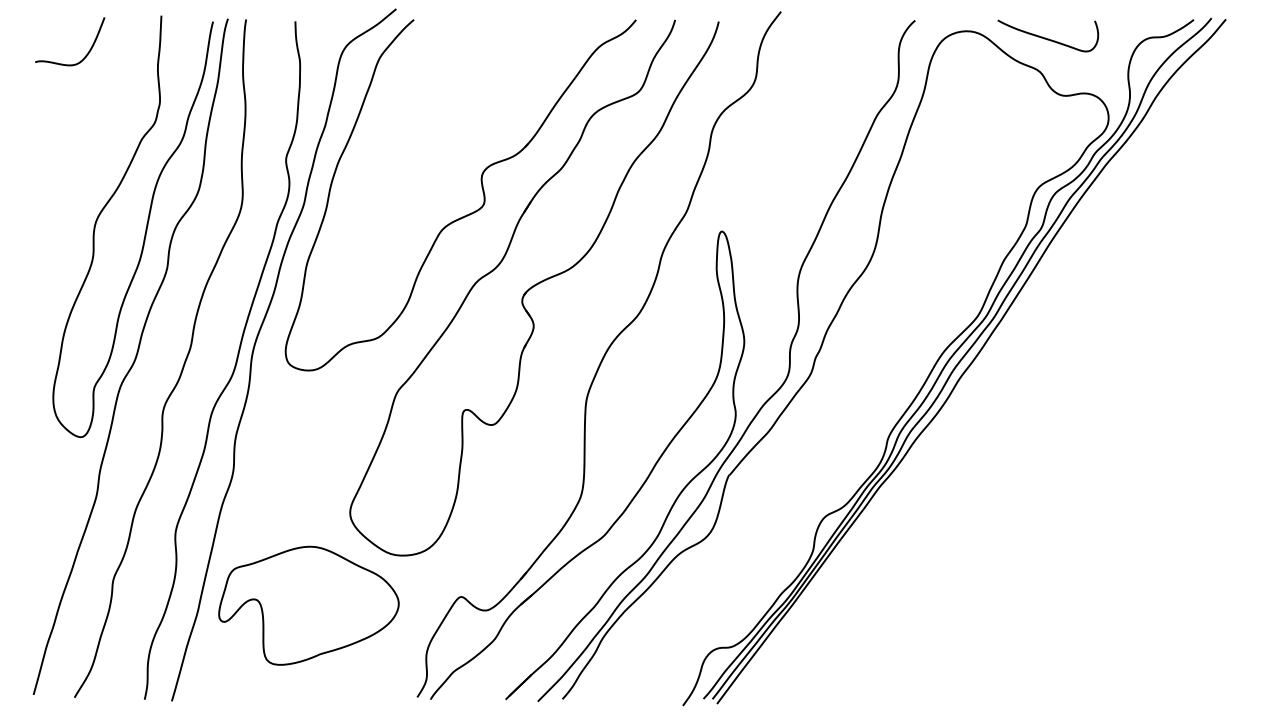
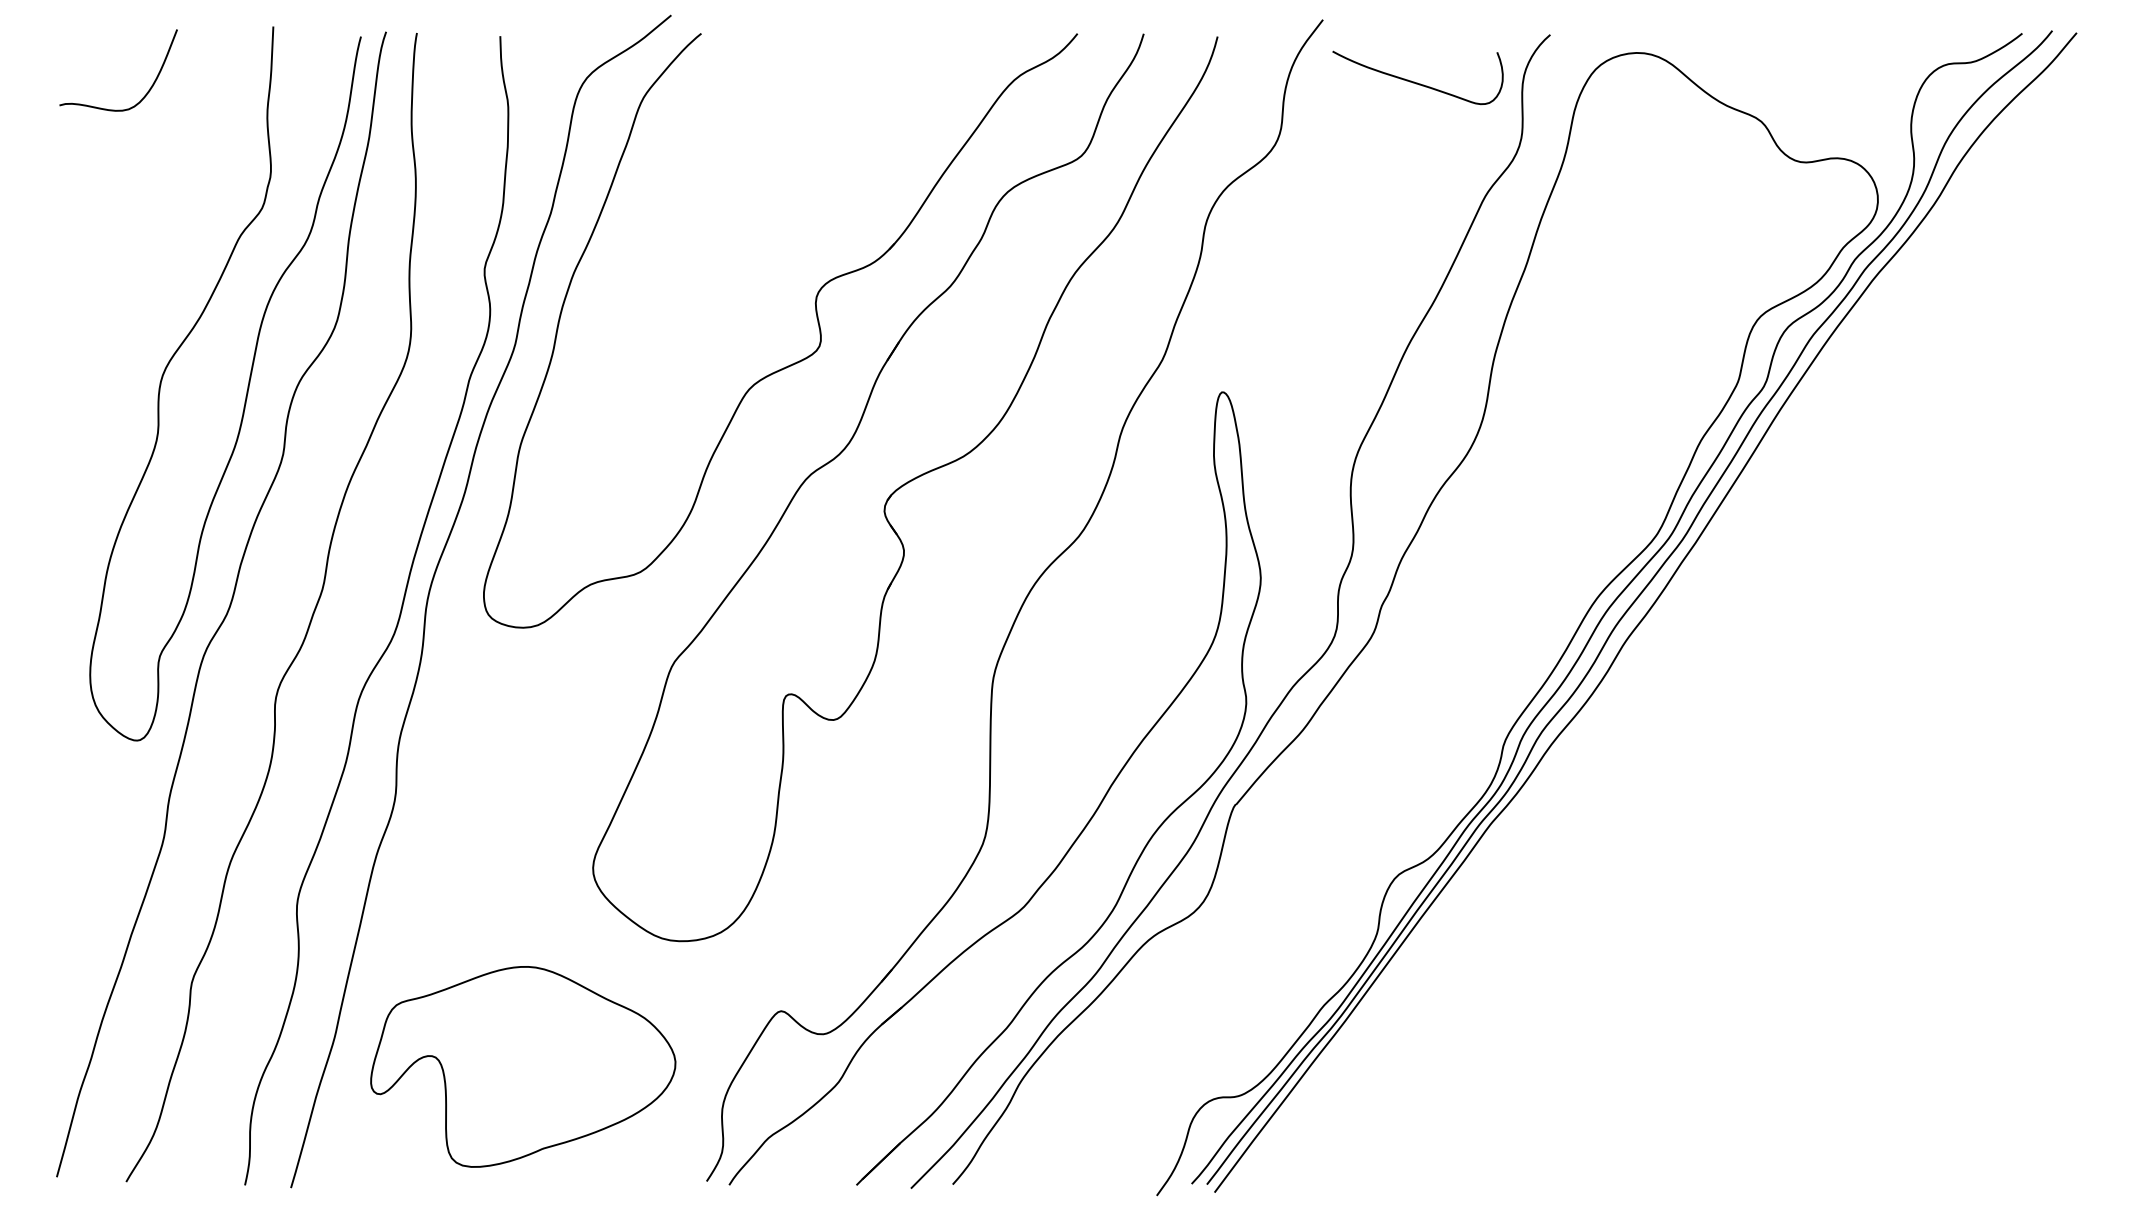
curve: (1048, 38) -> (1418, 82), moved
part: (308, 605) -> (522, 1066), moved

